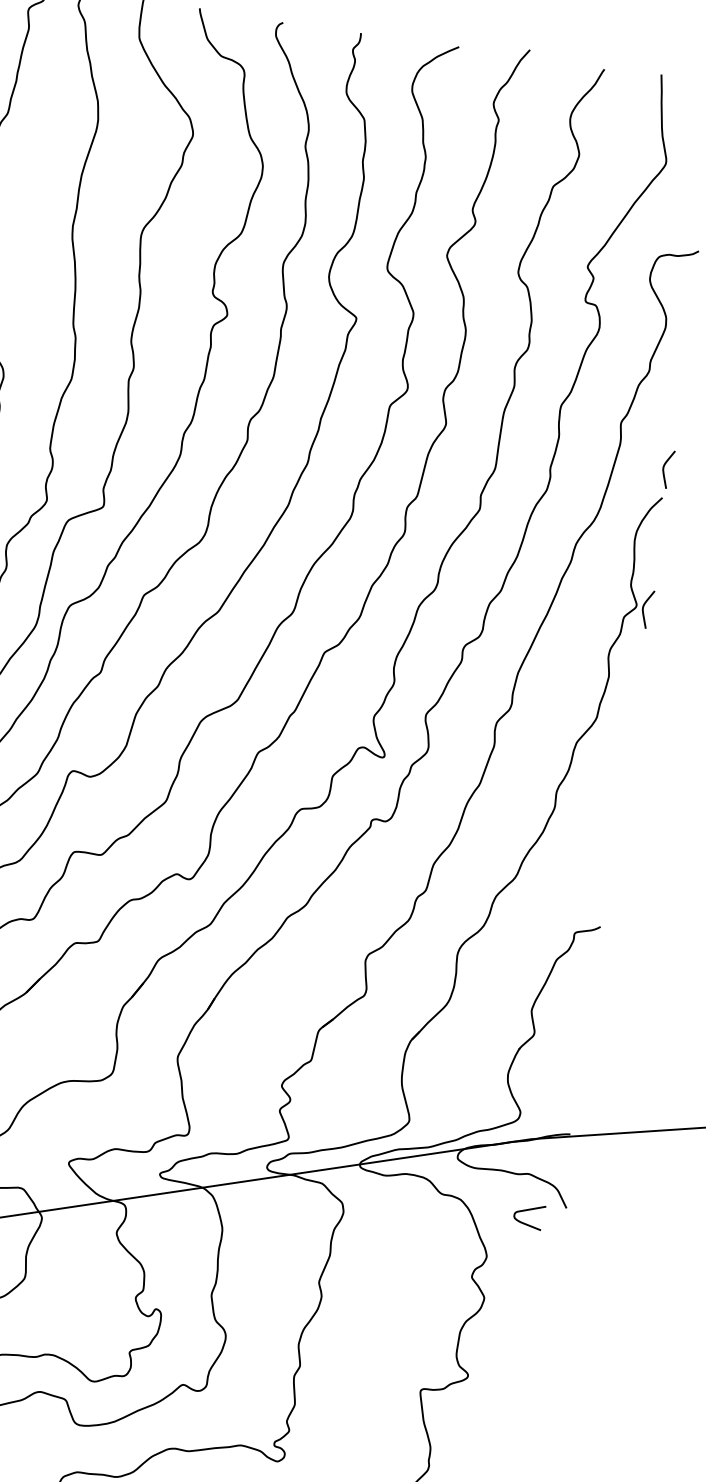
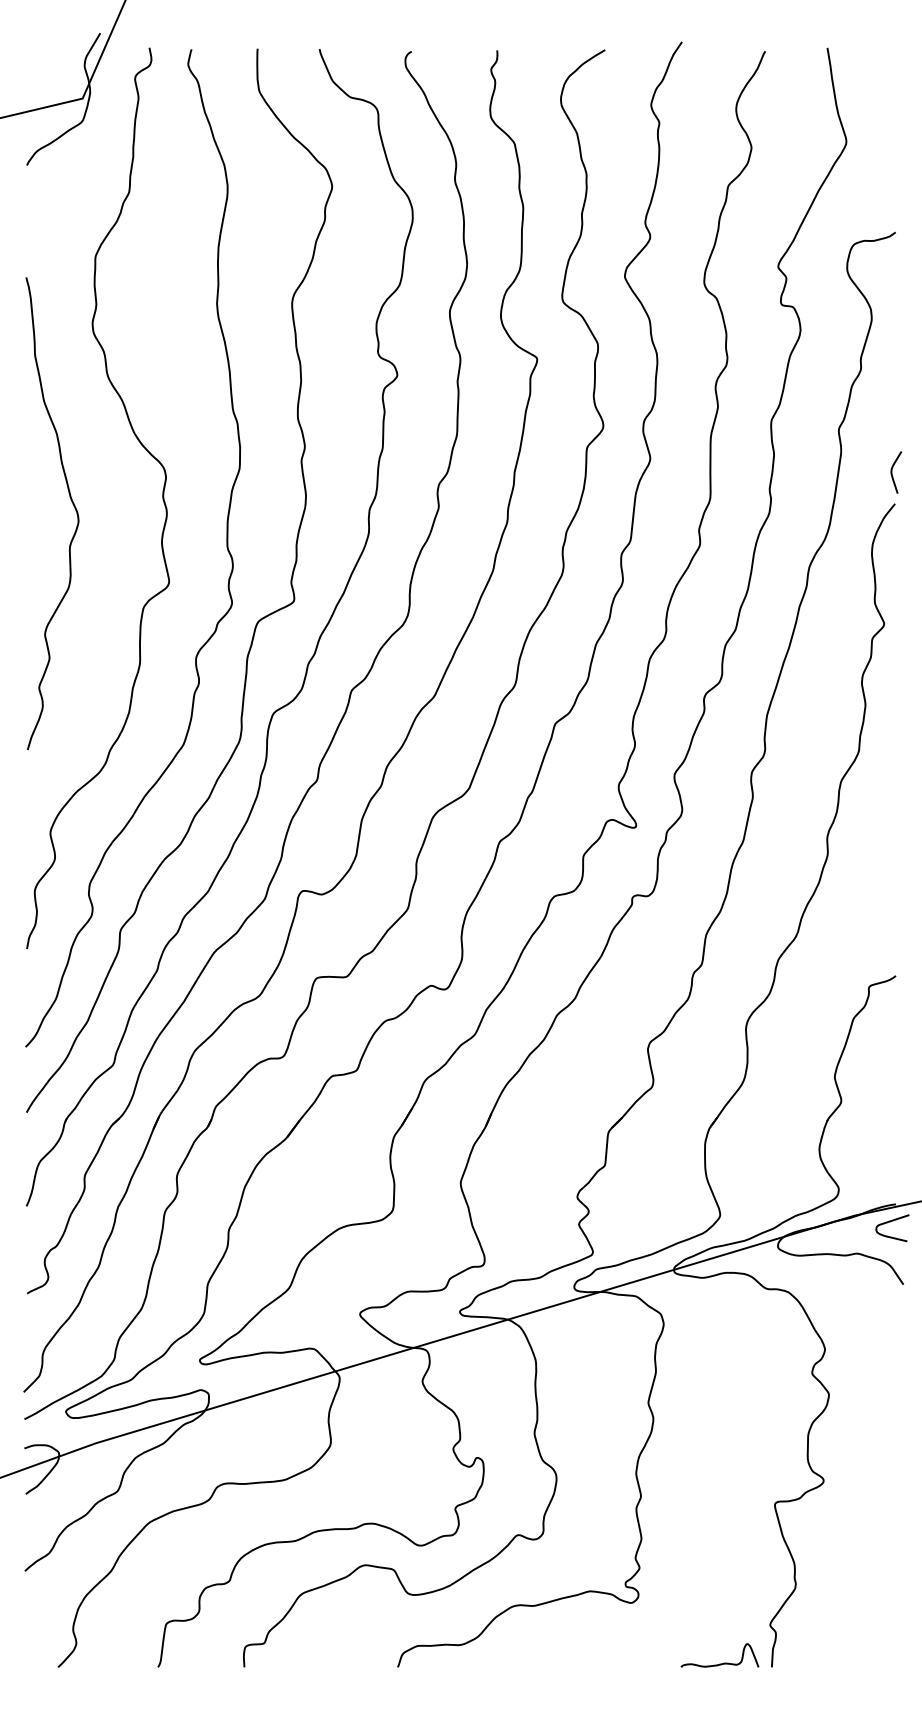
curve: (643, 608) -> (892, 626), removed
curve: (528, 1210) -> (890, 1222), moved

